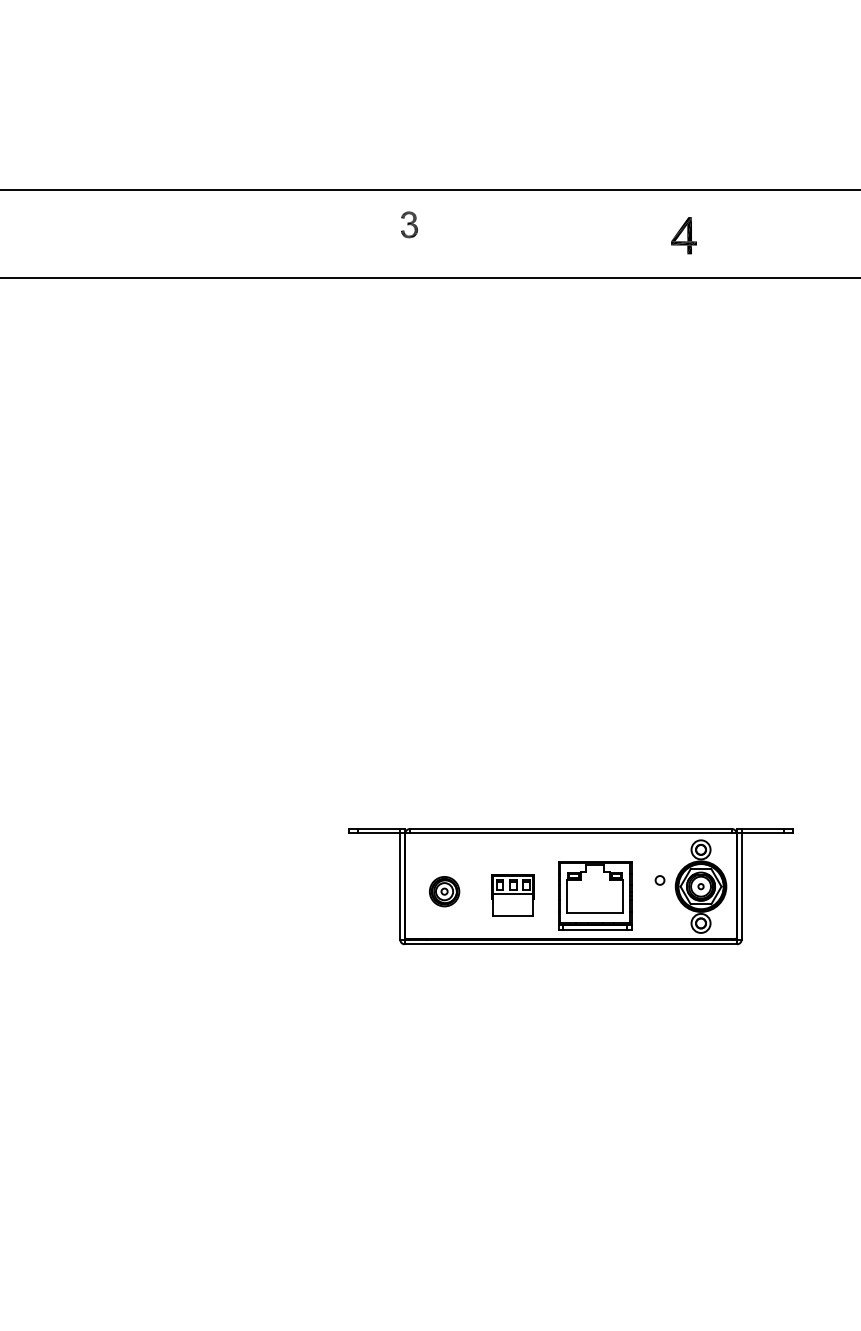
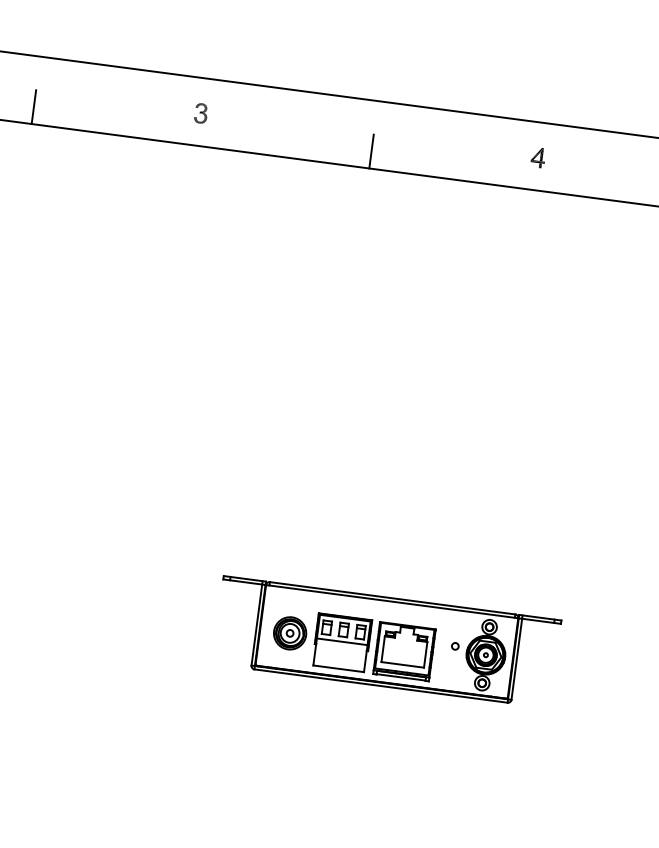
part: (409, 224) -> (201, 113), moved
part: (684, 235) -> (538, 157), size x0.71
line: (24, 255) -> (33, 106), added
line: (467, 255) -> (371, 151), added
part: (444, 891) -> (290, 633), size x1.43
part: (512, 894) -> (341, 642), size x1.67

